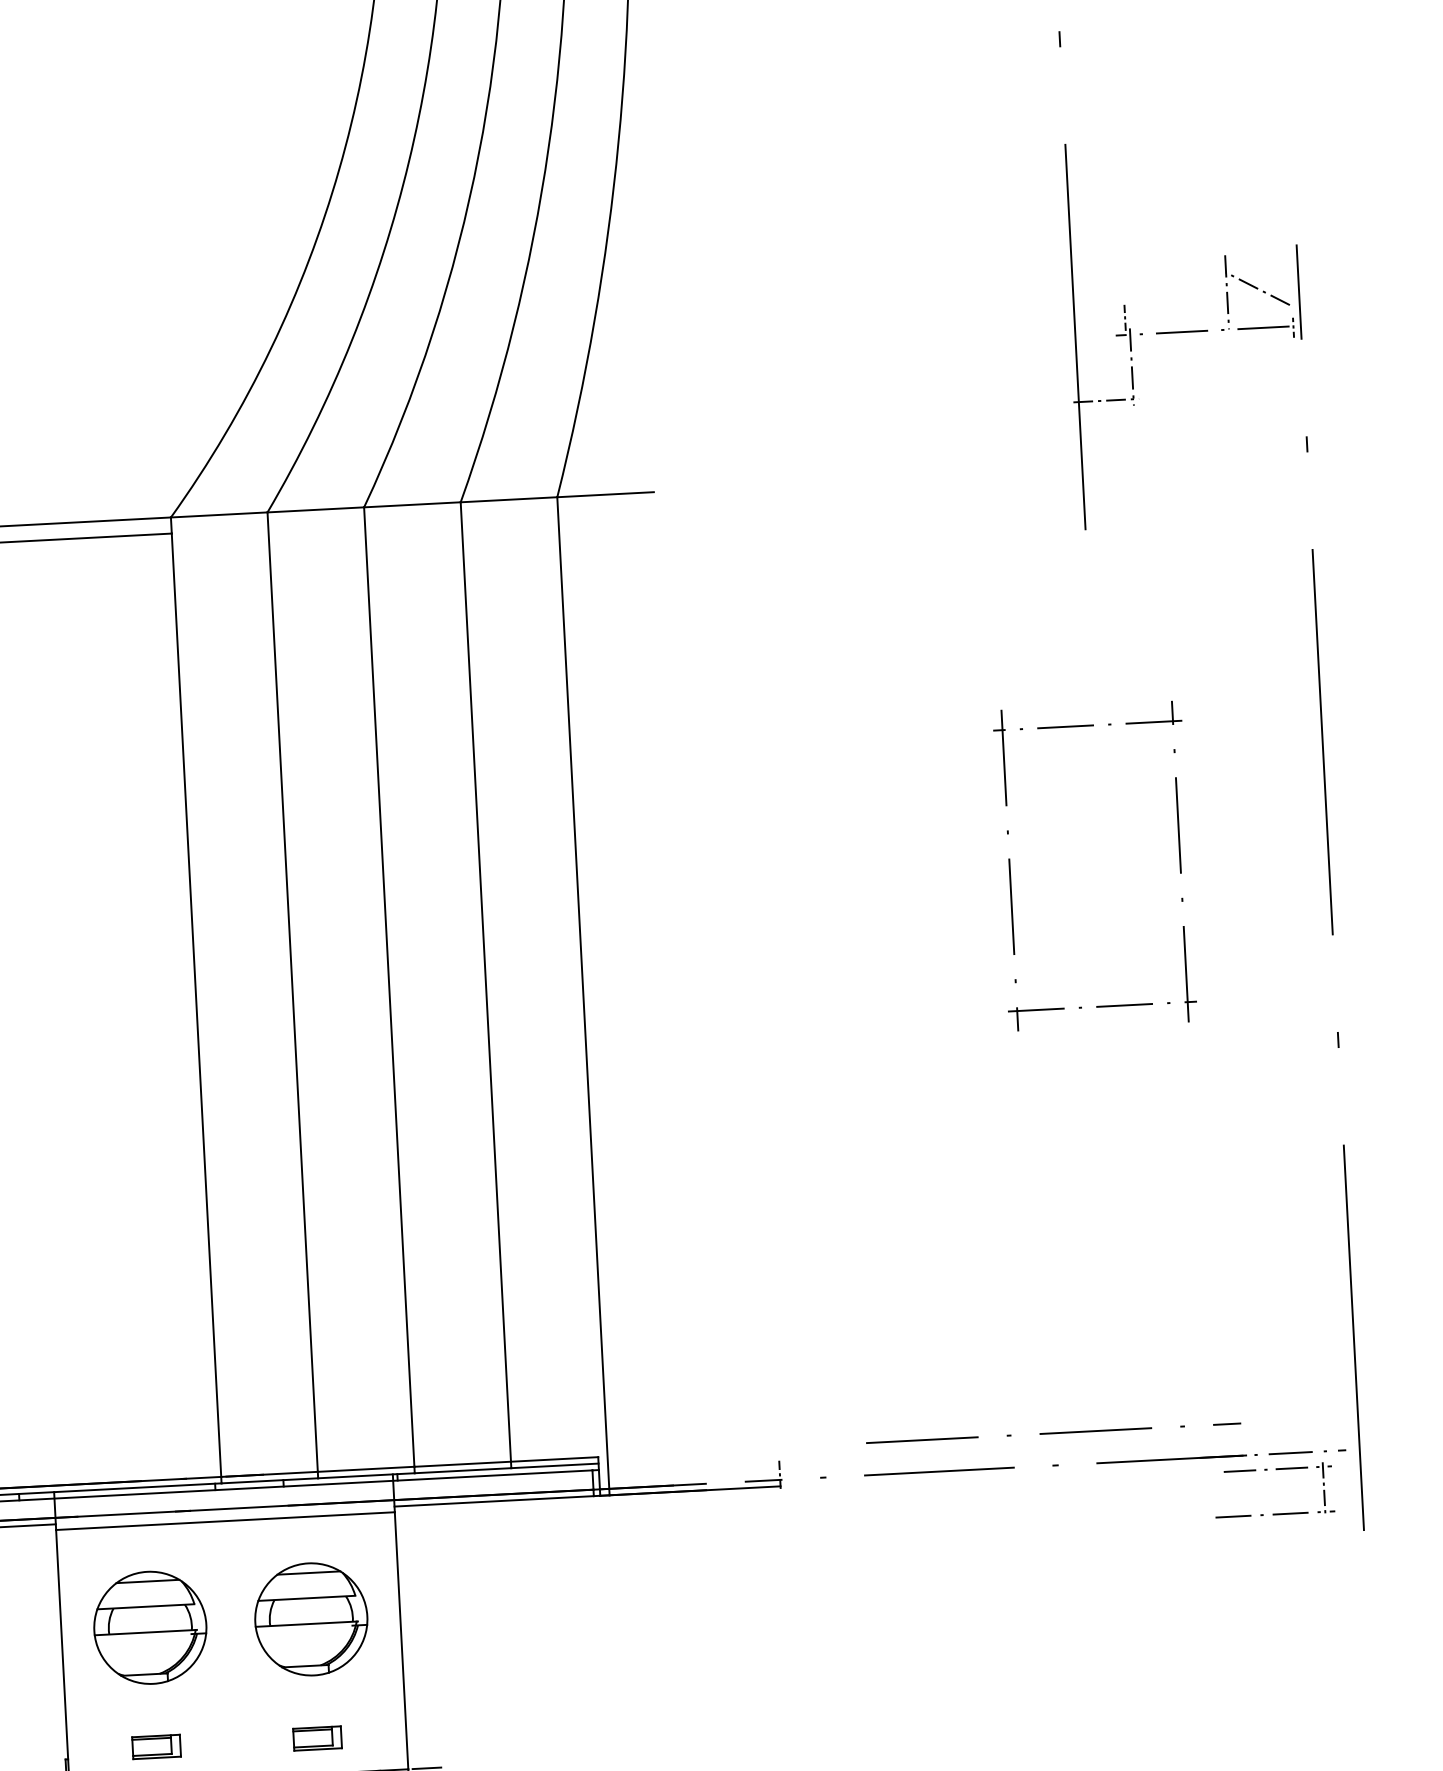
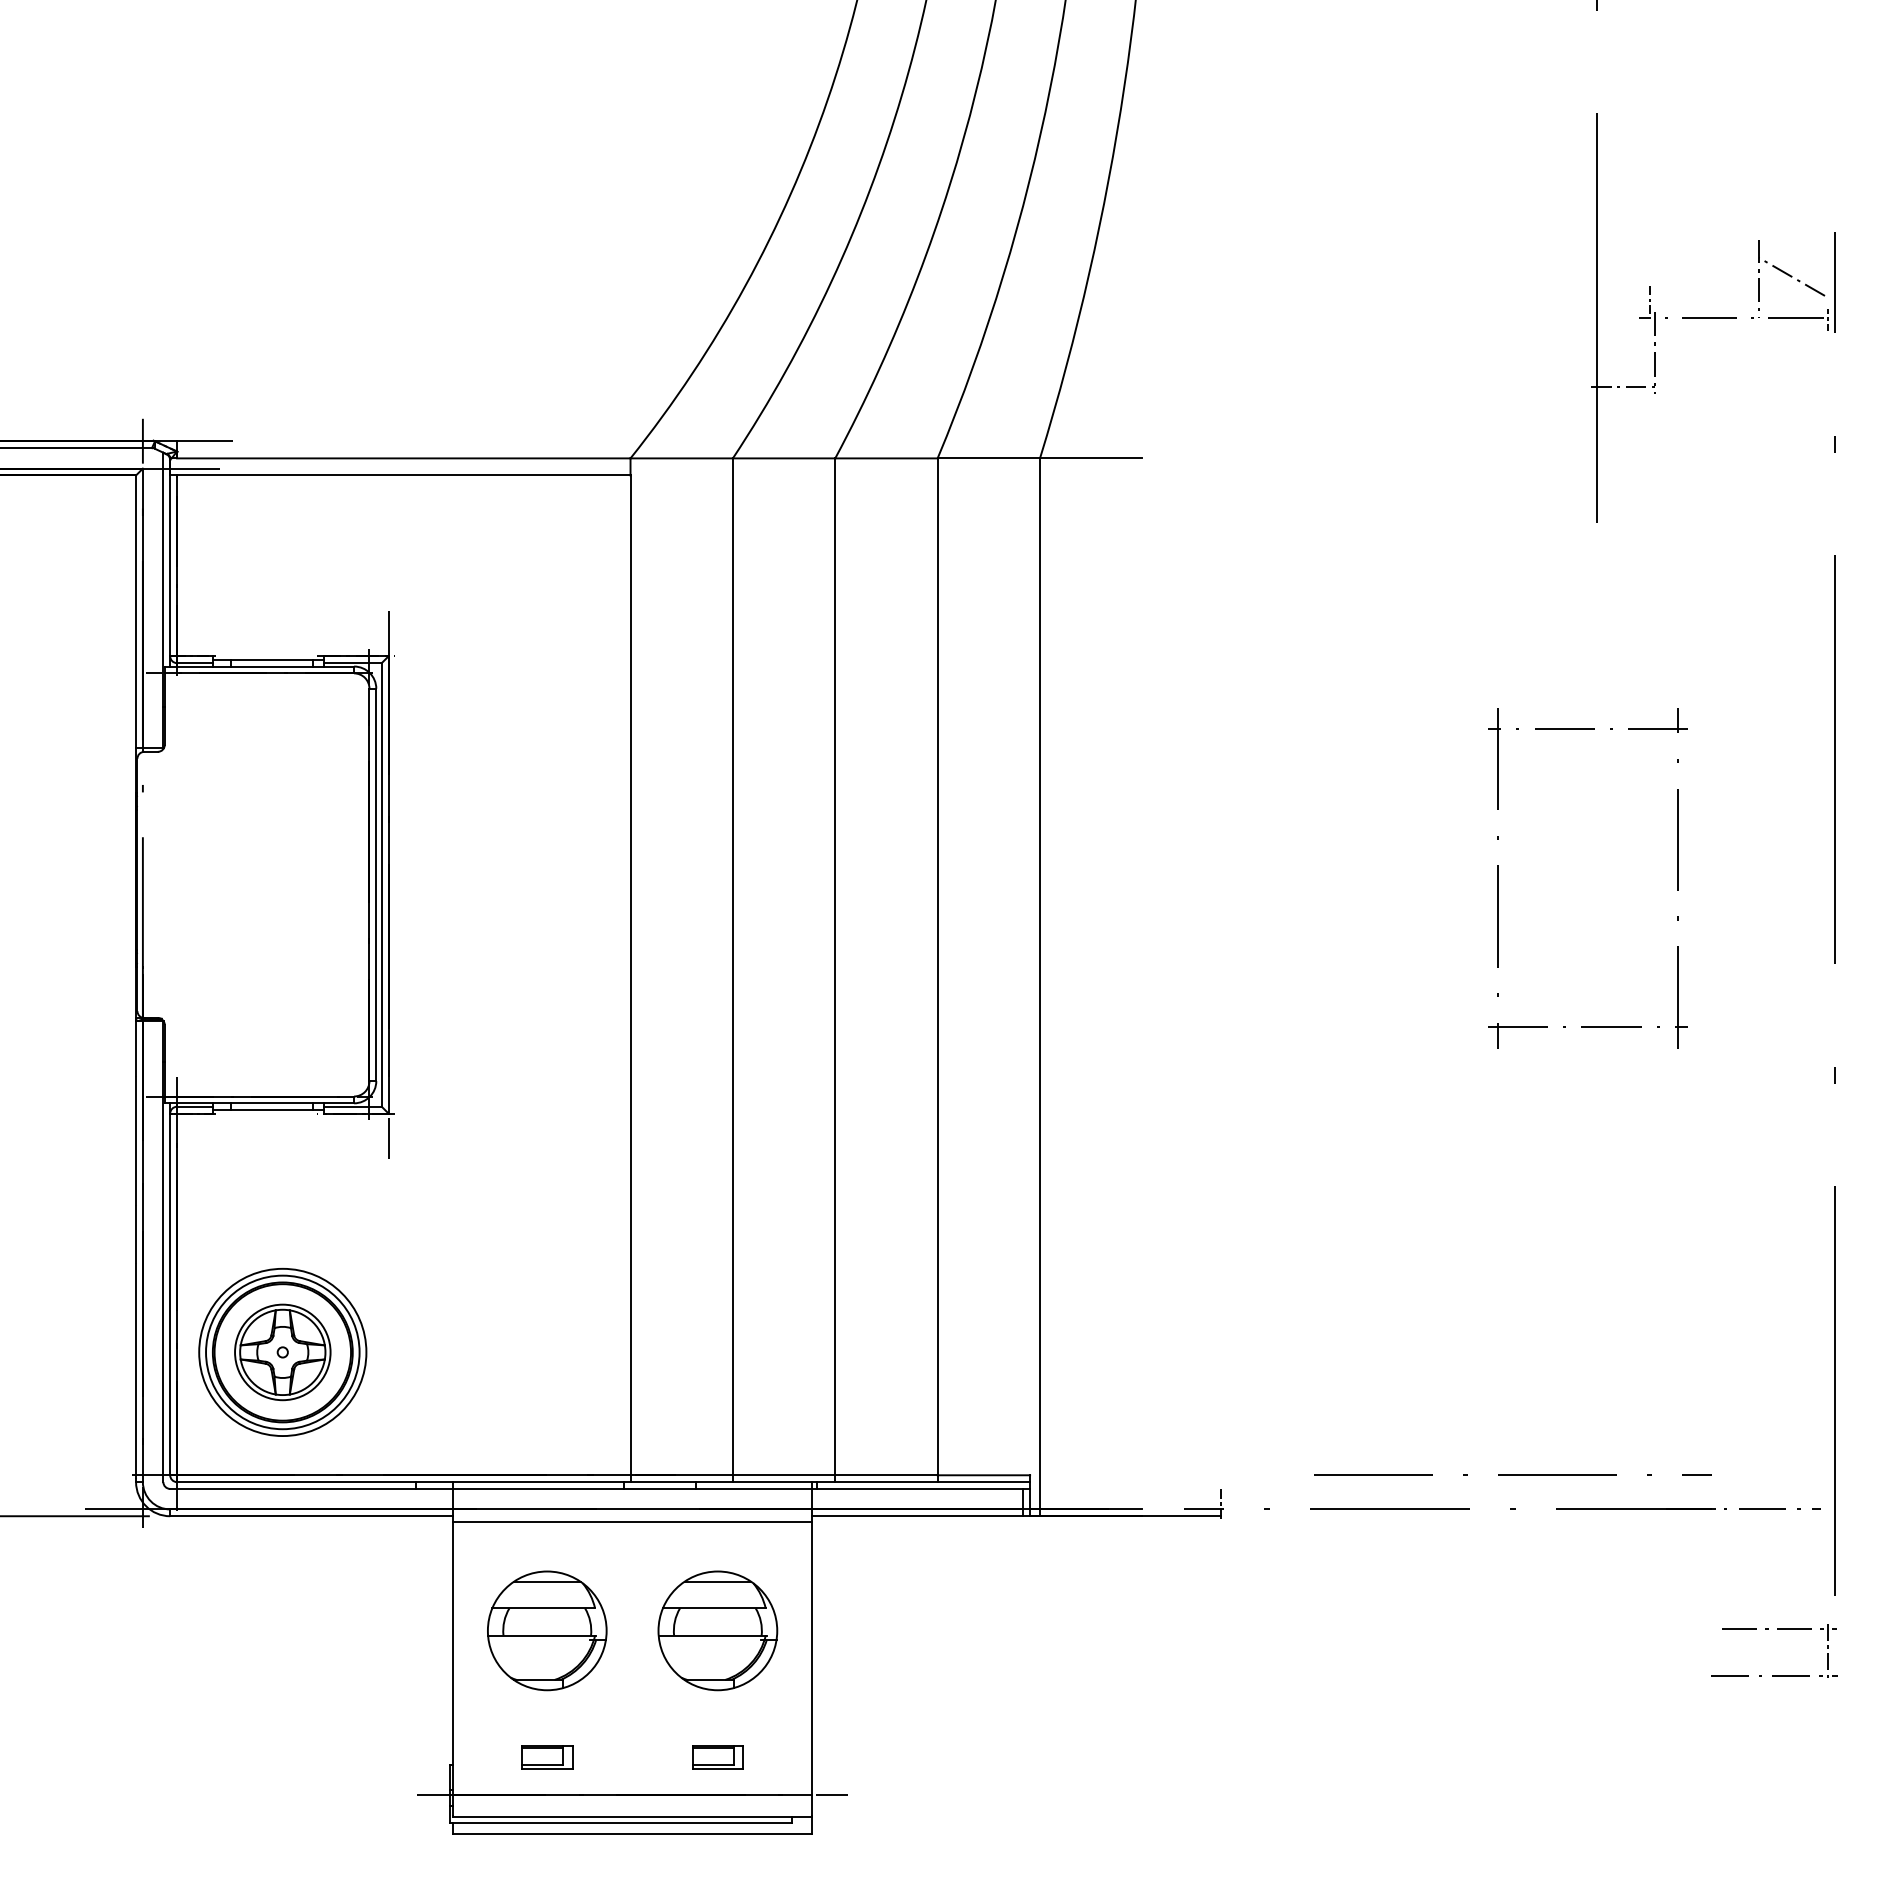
part: (1275, 1470) -> (1777, 1629), moved

